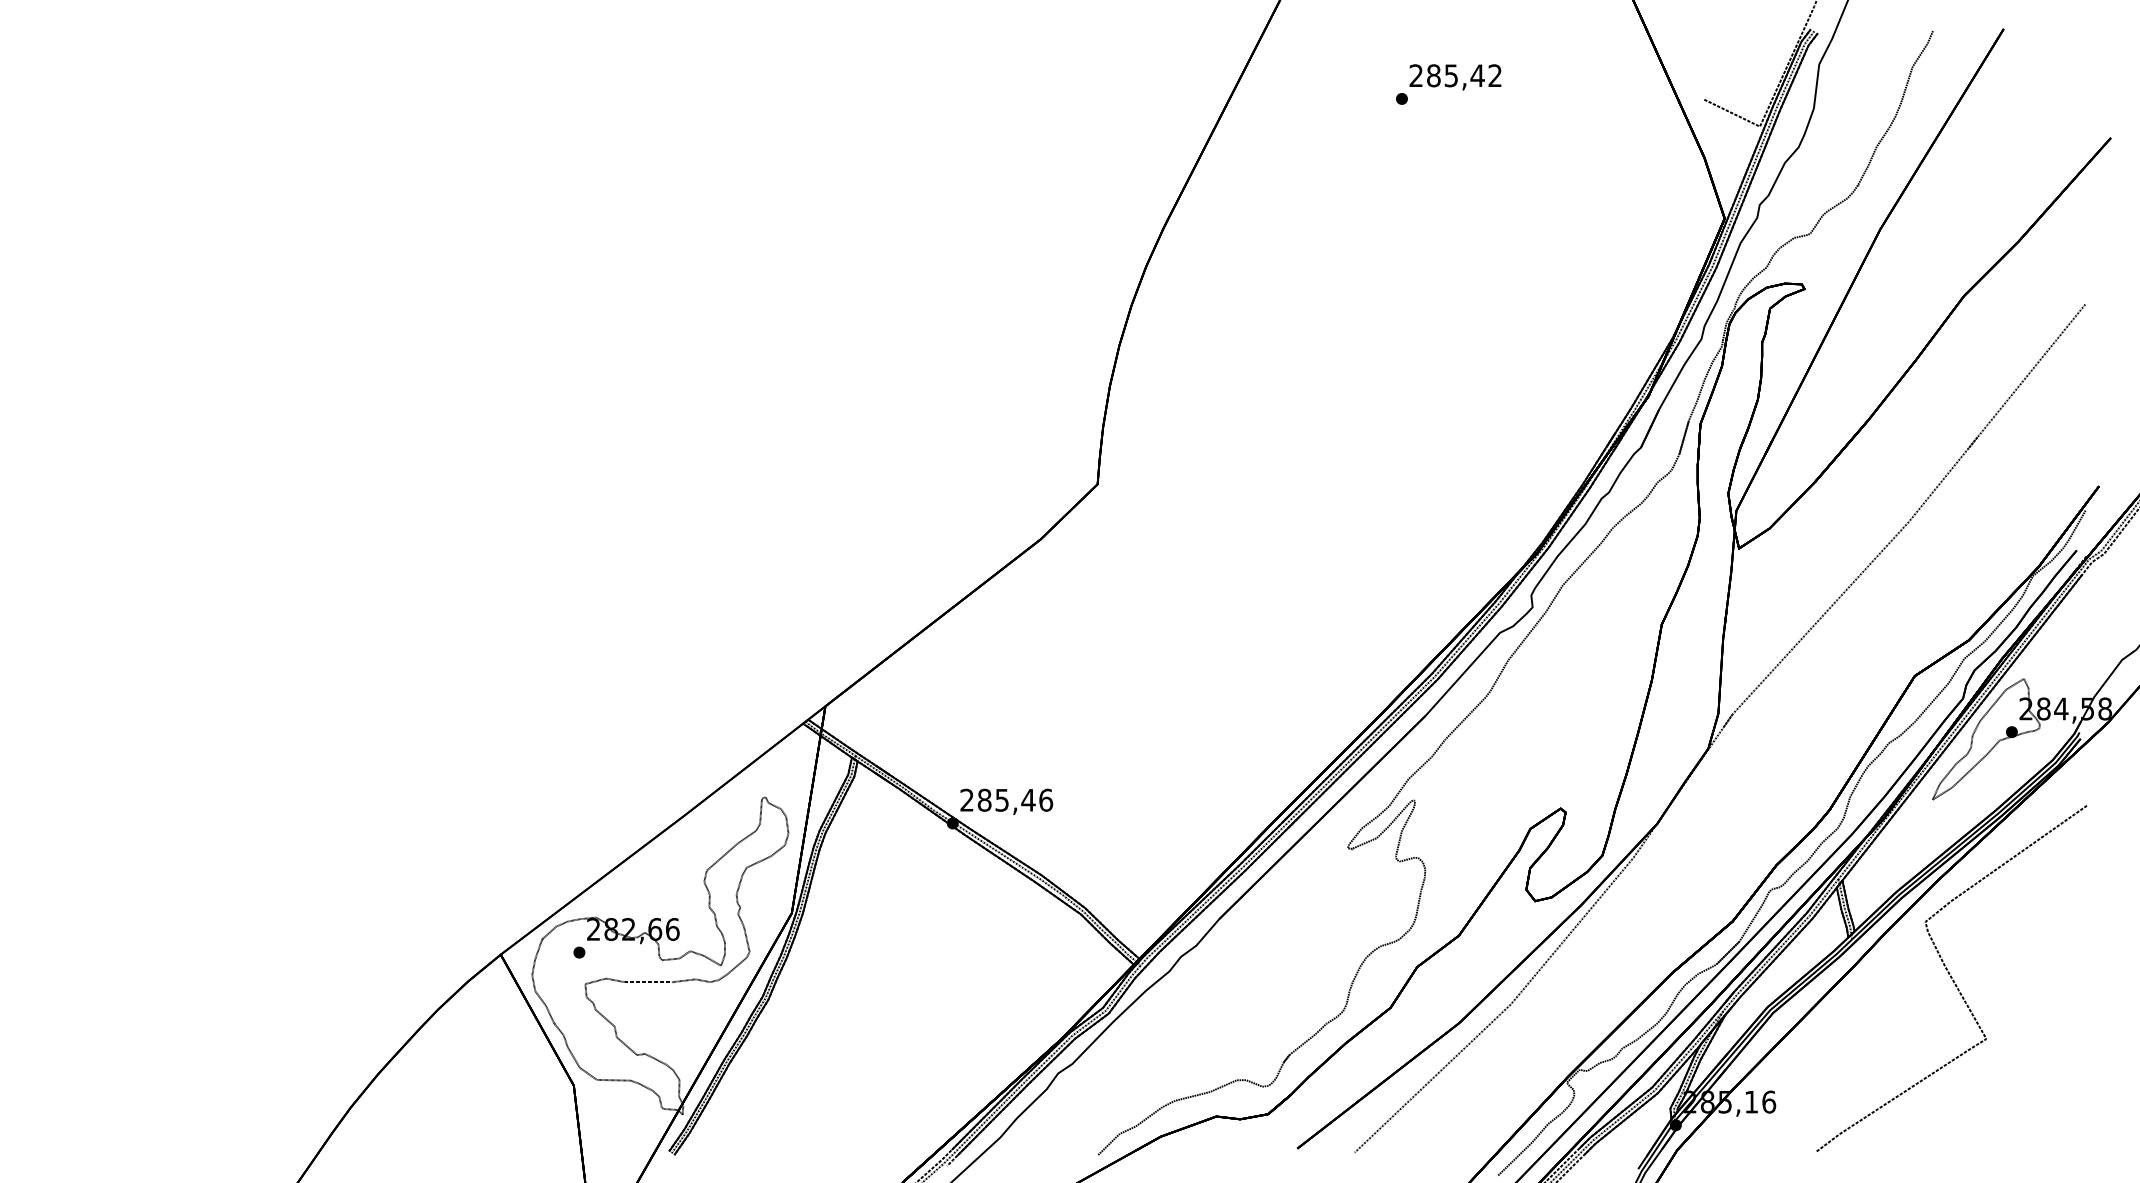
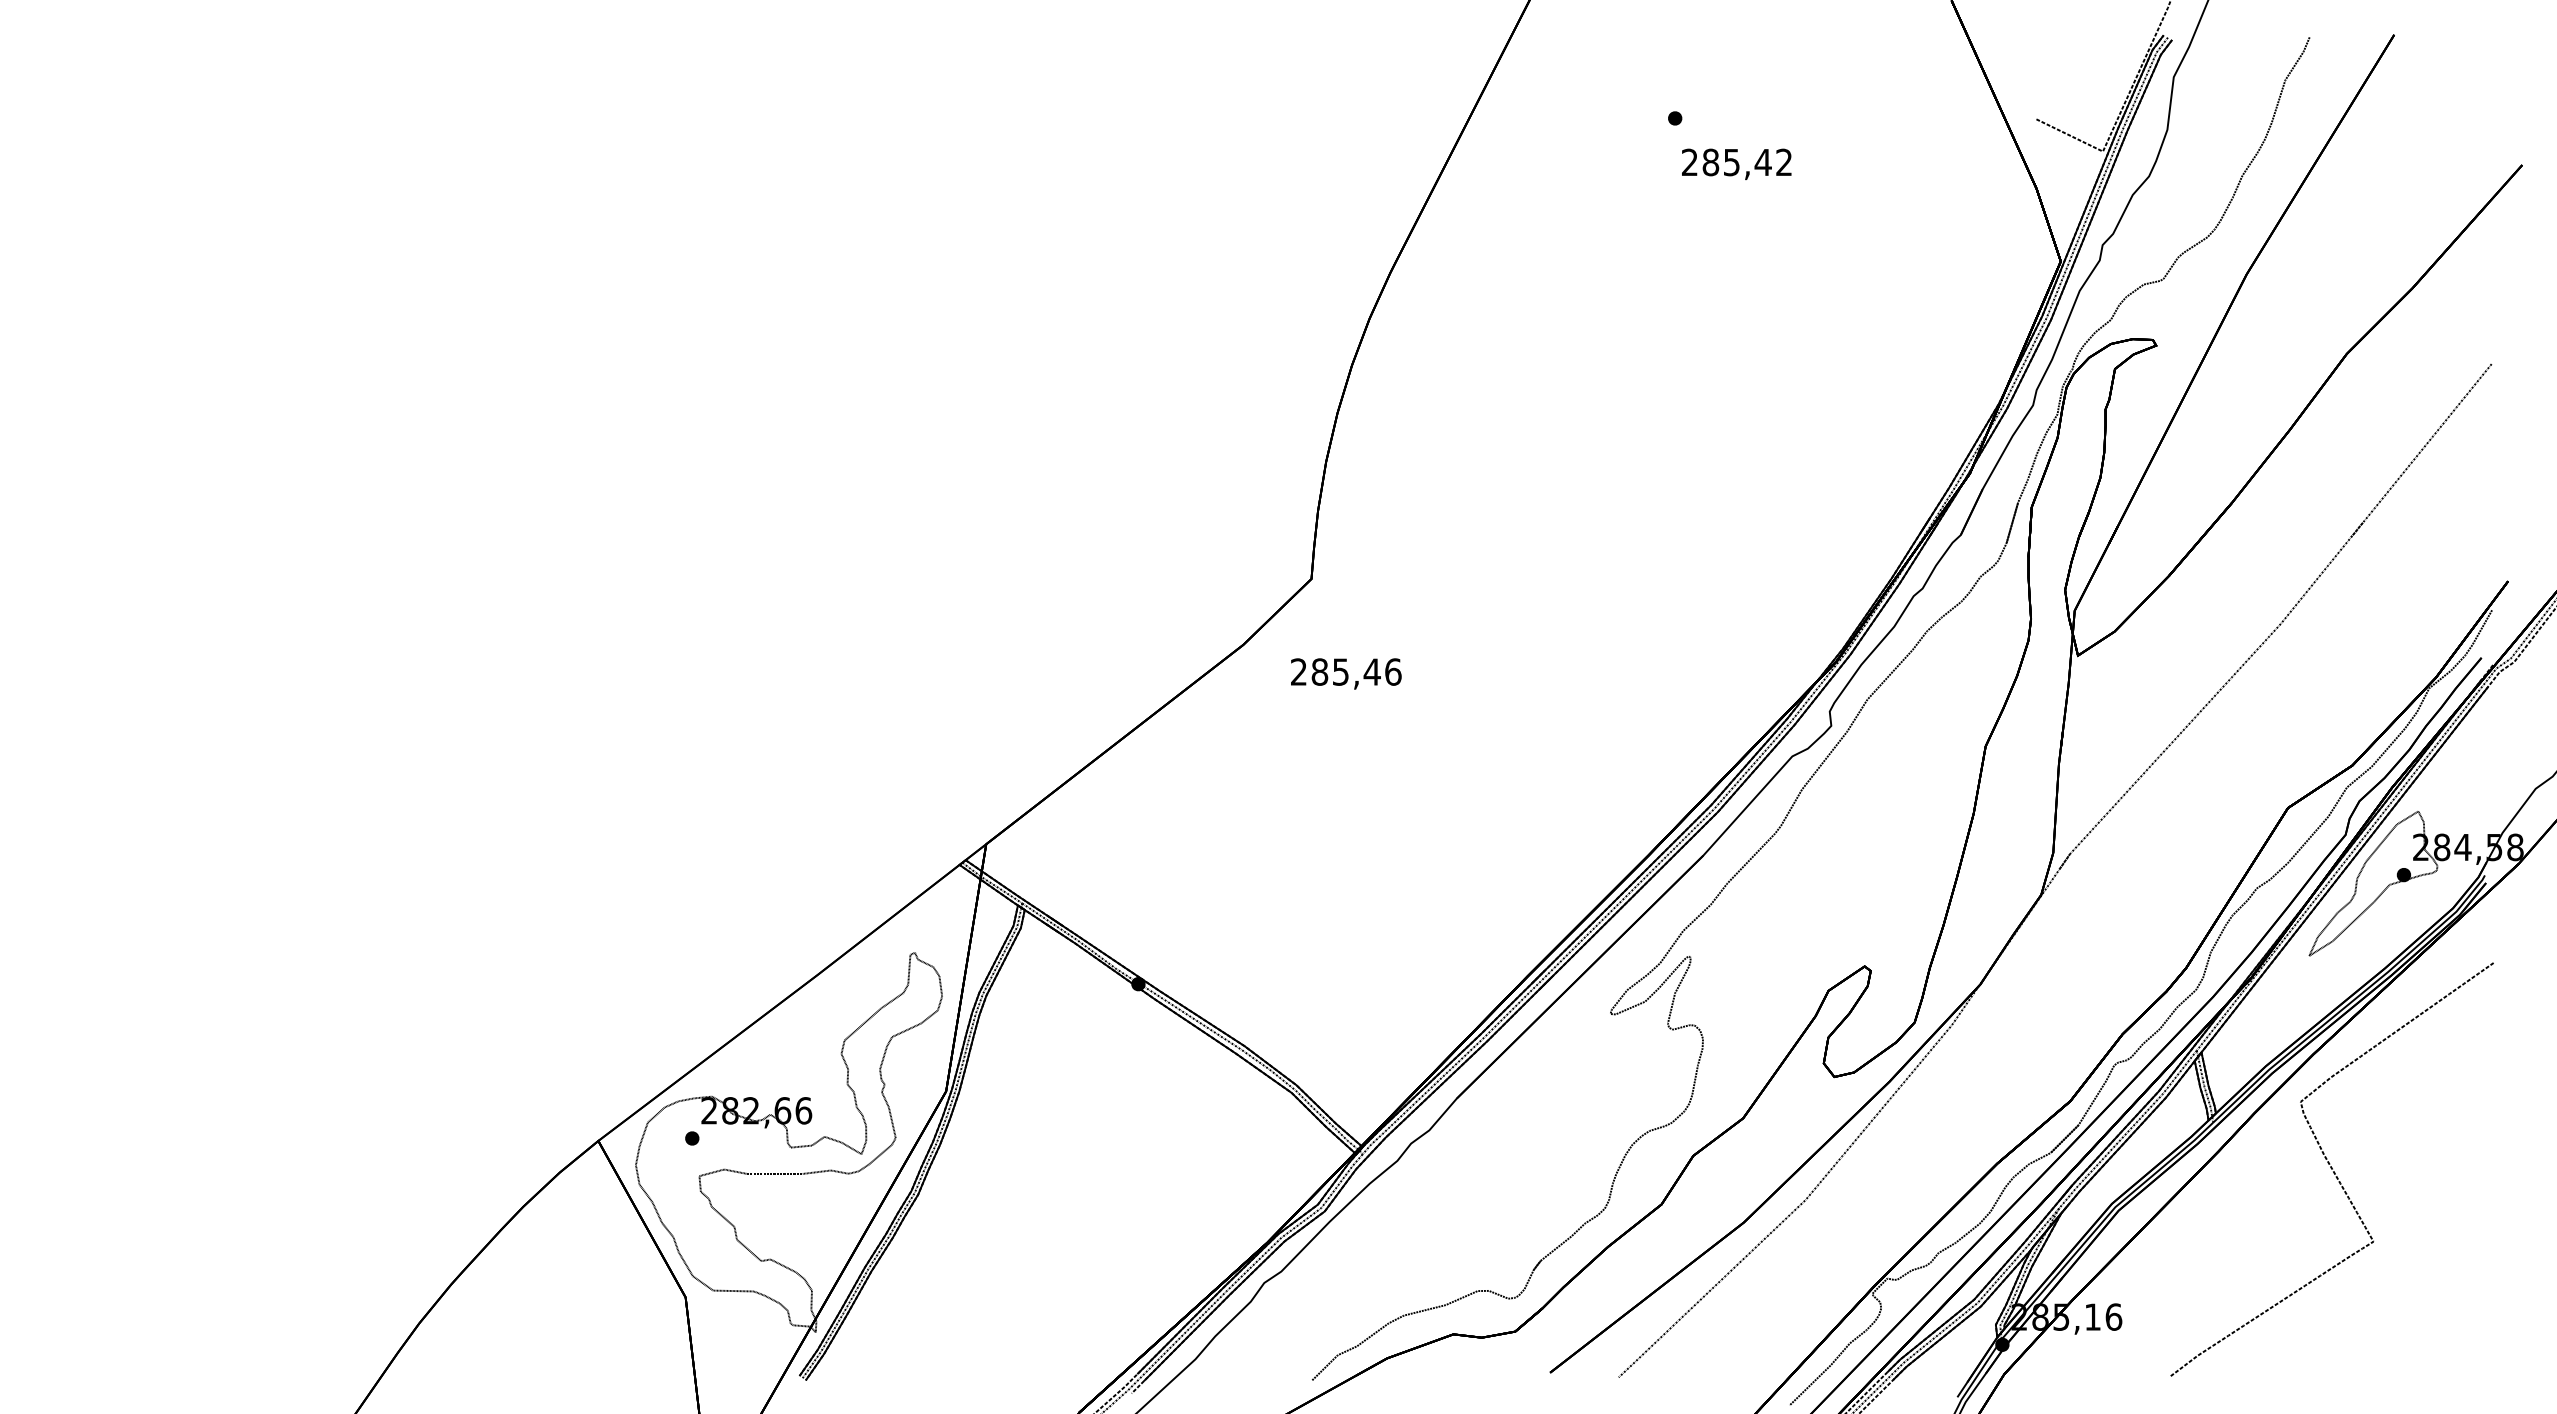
text: (1455, 77) -> (1736, 164), moved
text: (1006, 801) -> (1346, 673), moved

